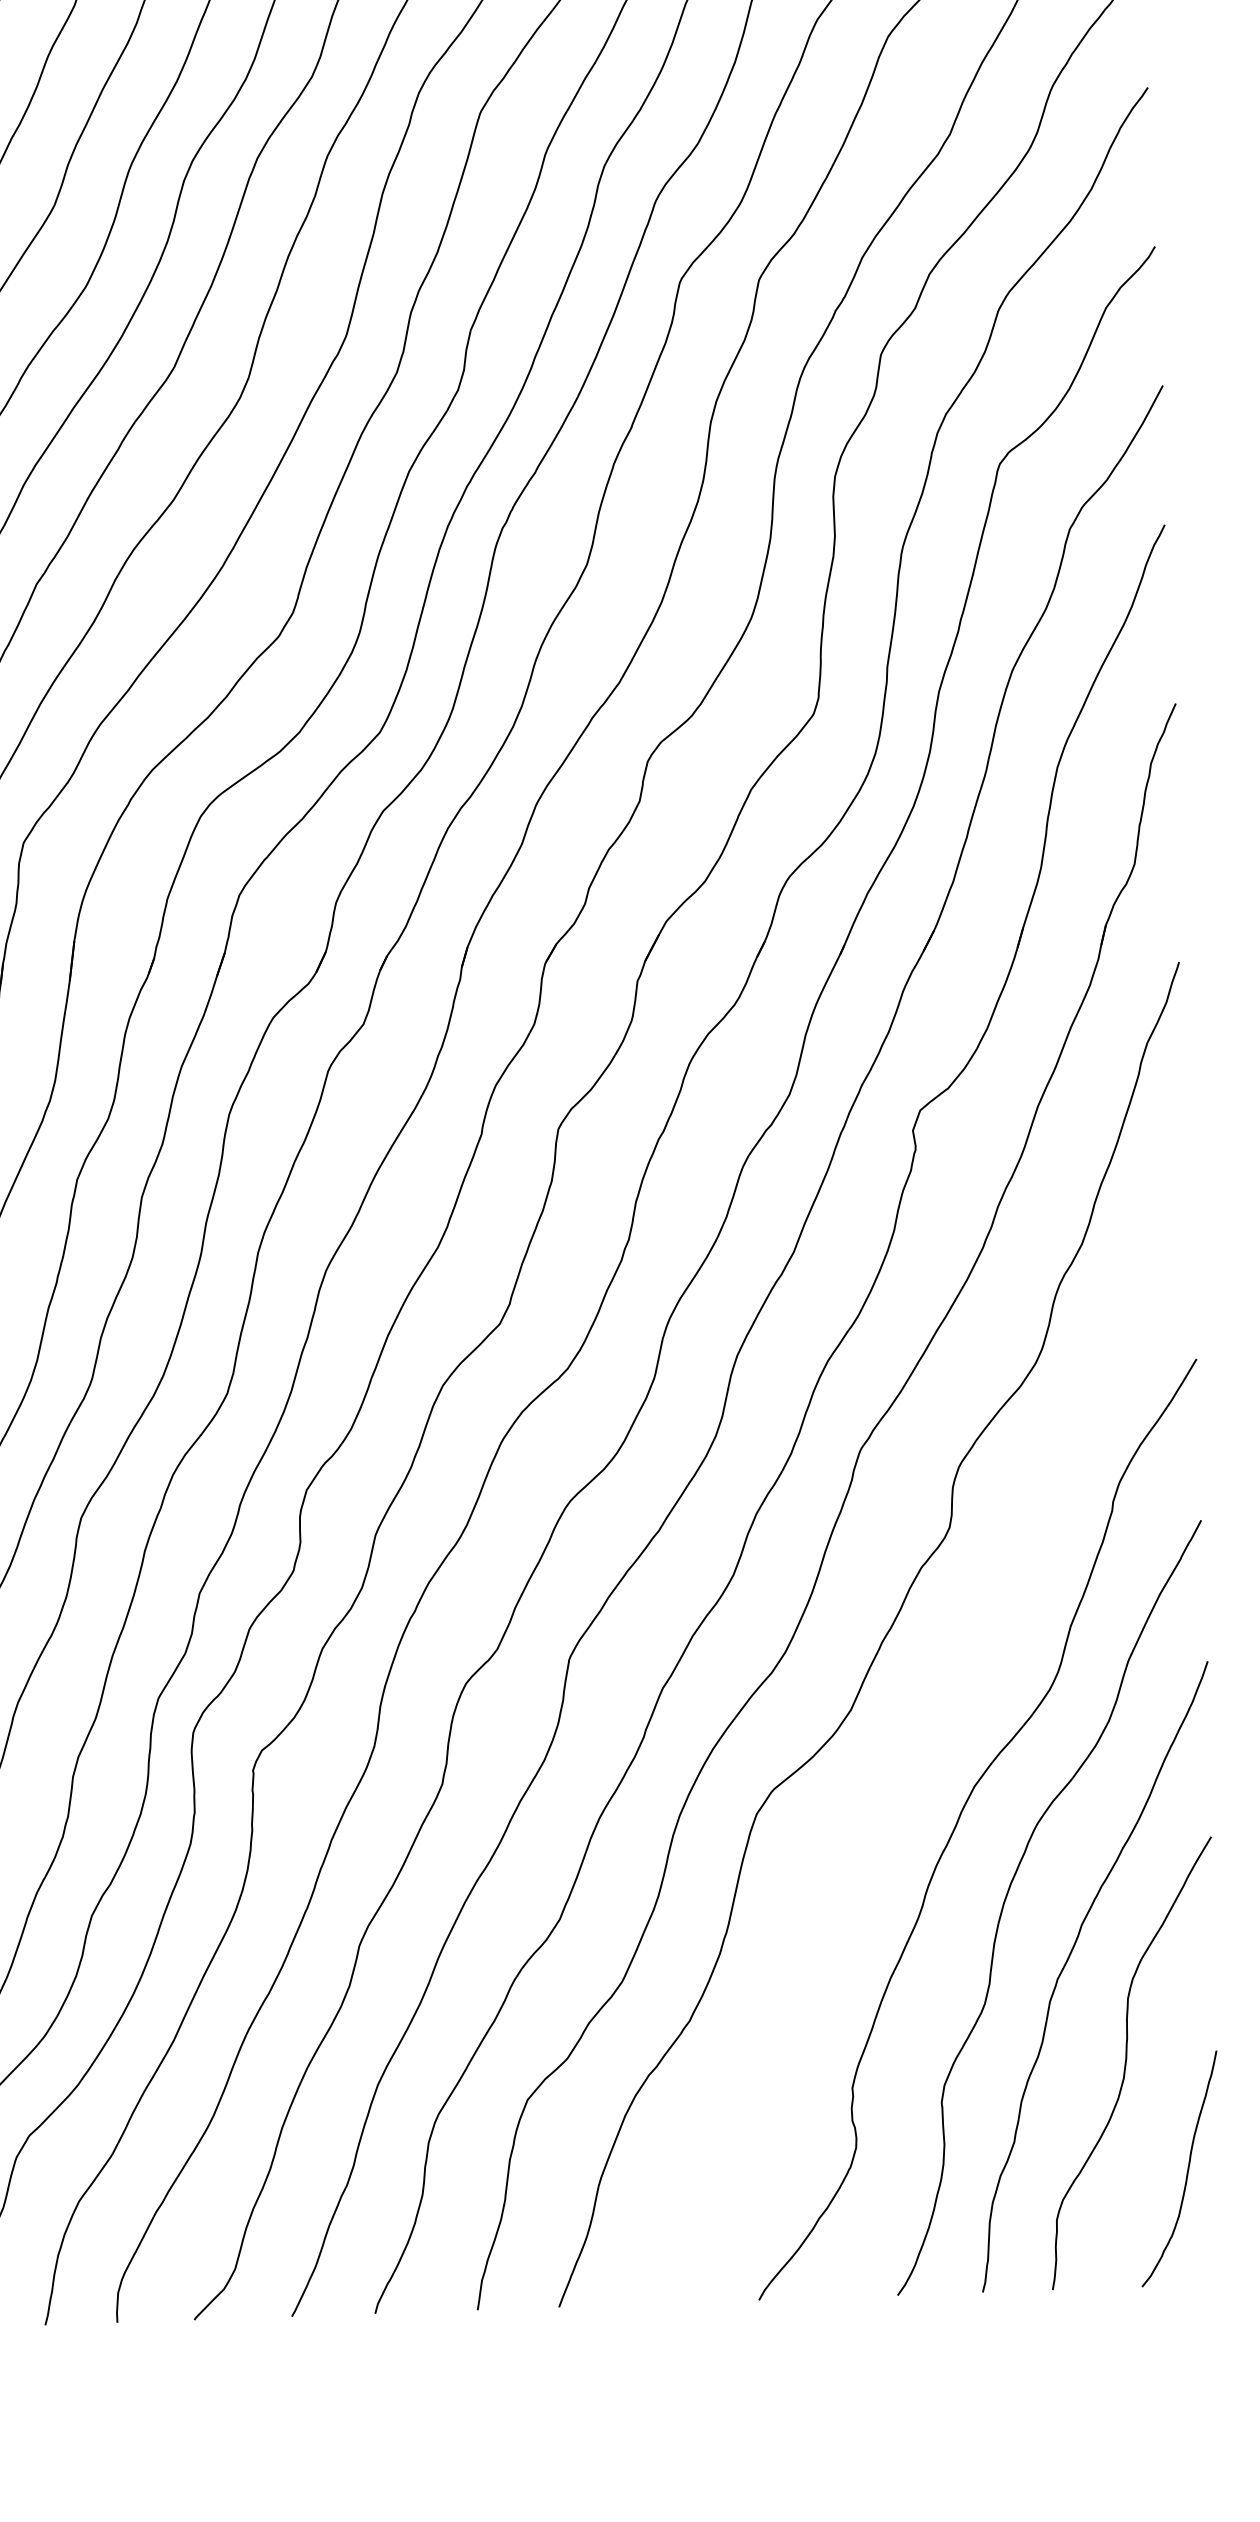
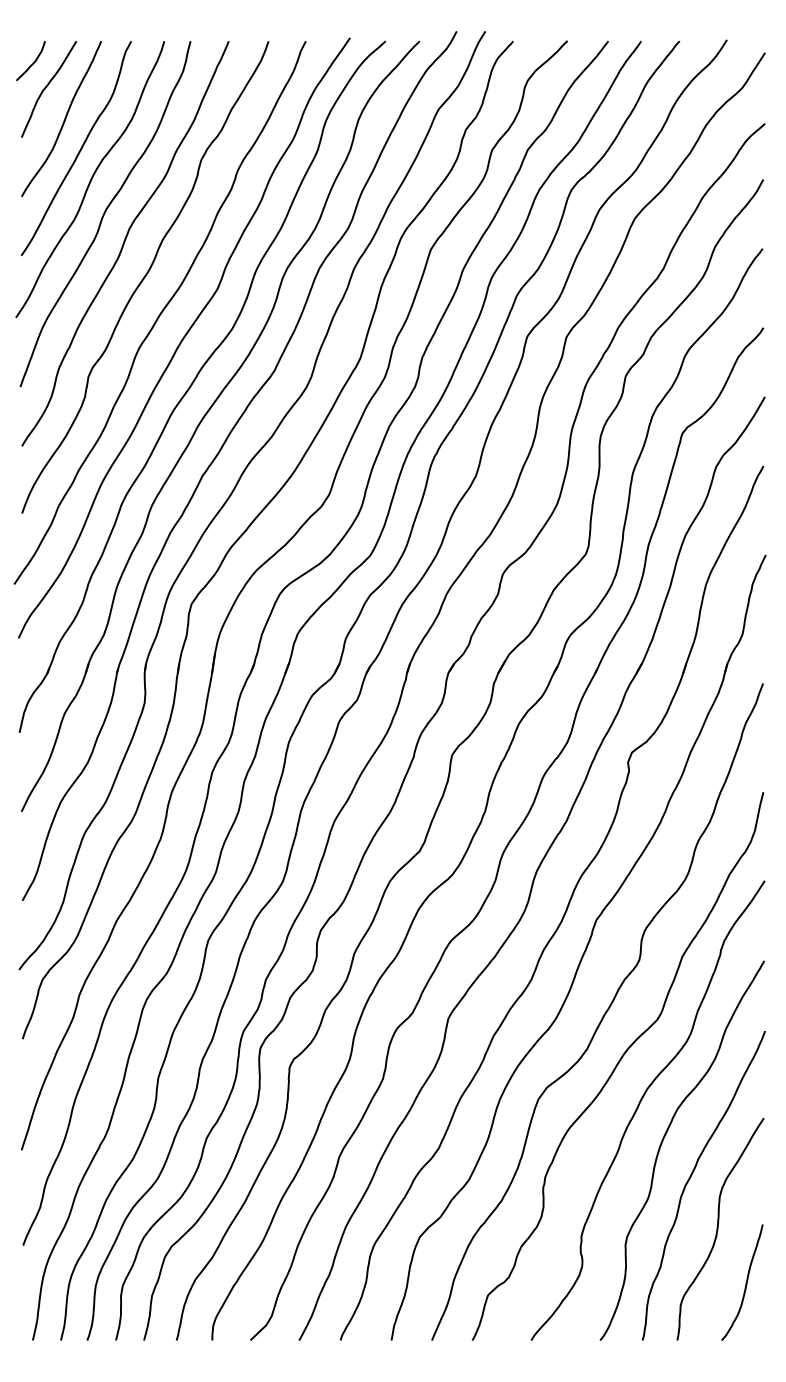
curve: (913, 1743) -> (617, 1066), added

